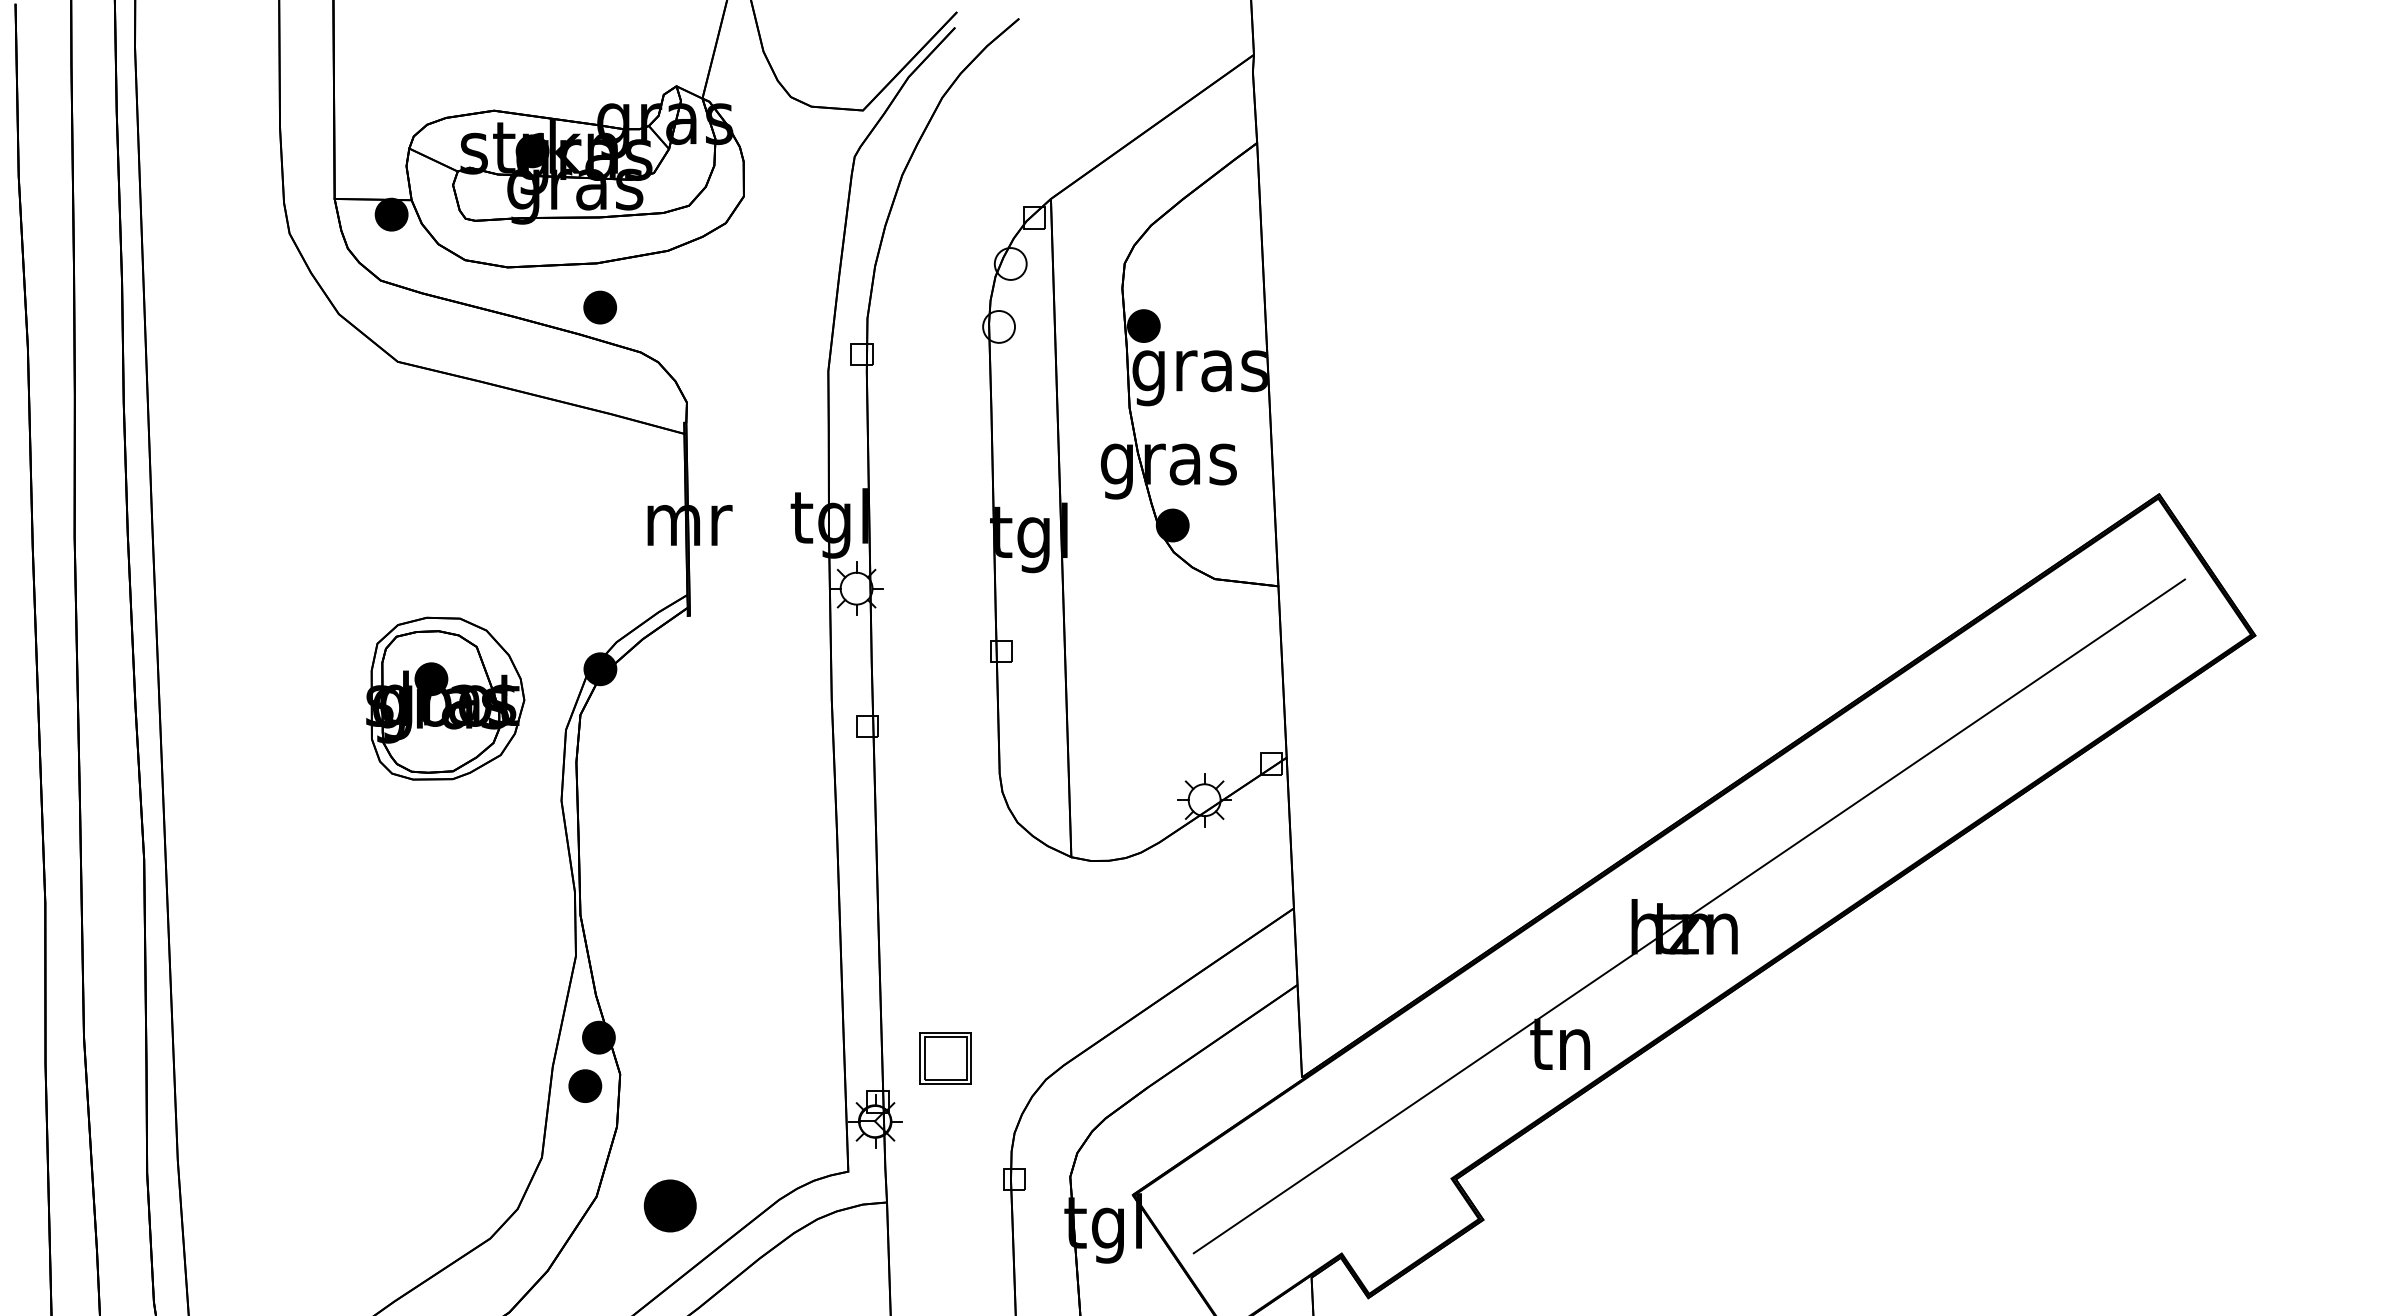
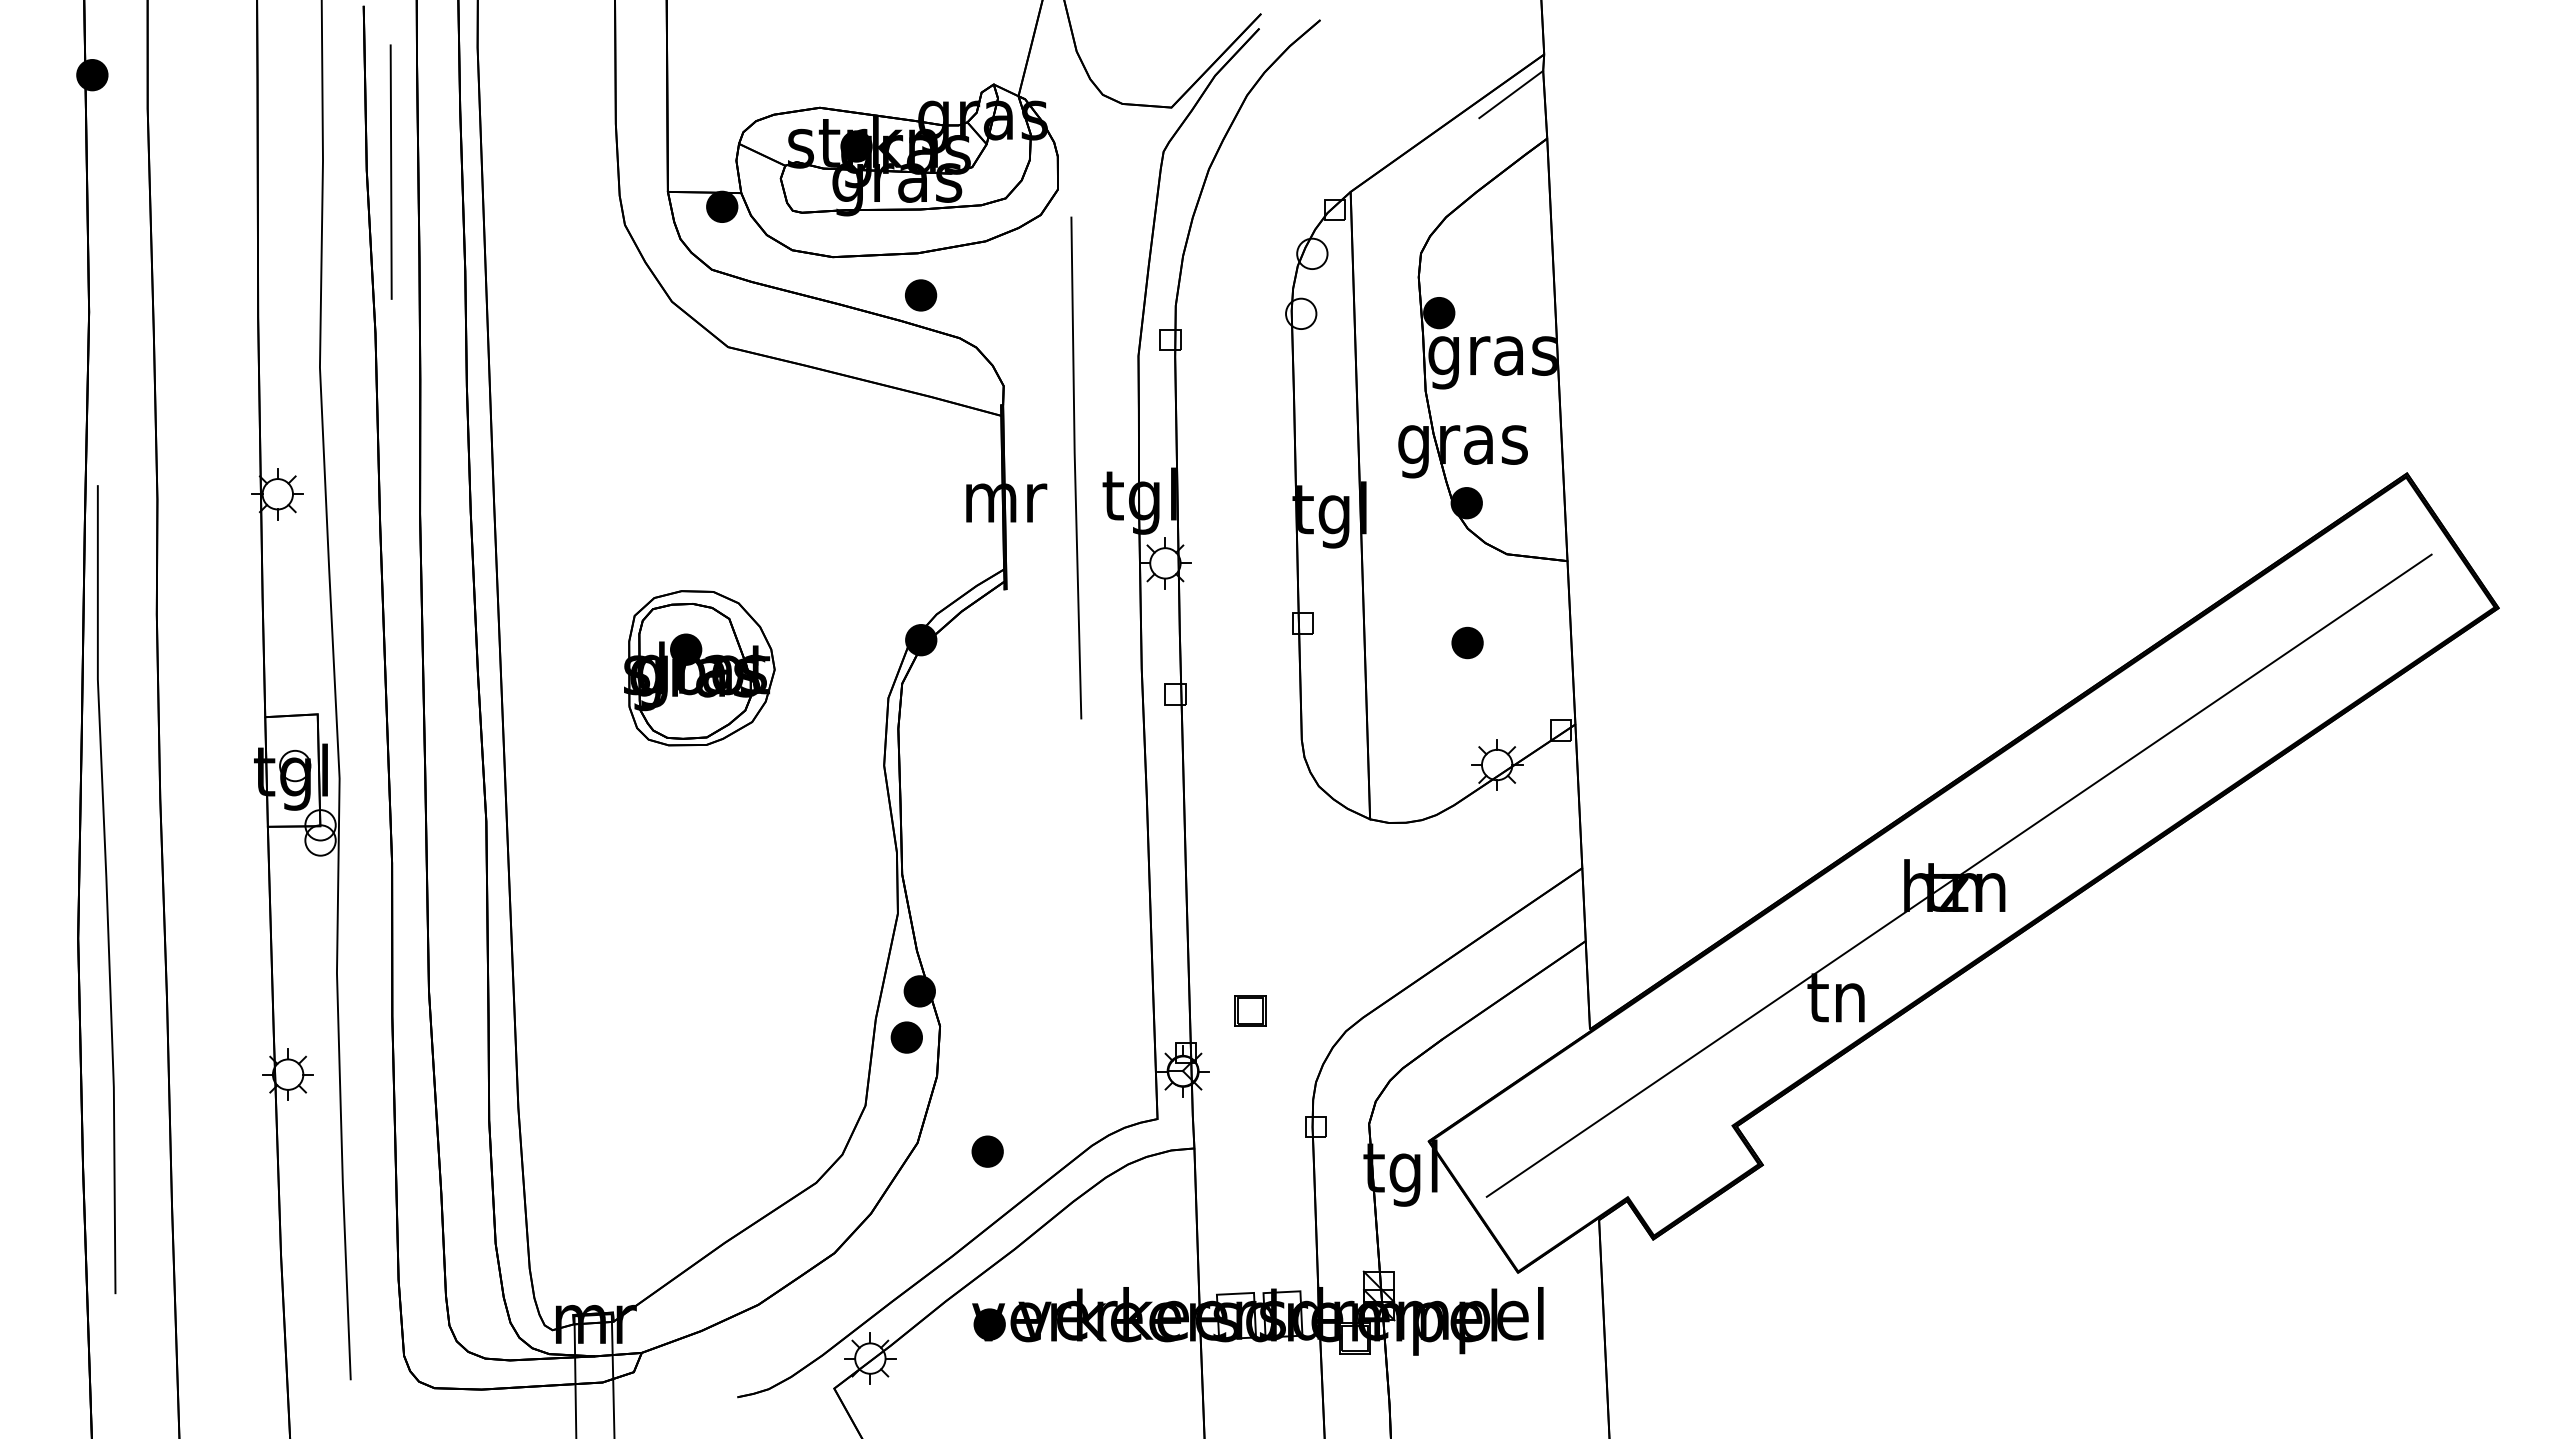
line: (1219, 96) -> (1511, 94), added
line: (43, 177) -> (390, 171), added
line: (762, 488) -> (1075, 467), added
part: (1173, 671) -> (1467, 642), added
part: (445, 698) -> (699, 668), moved
part: (945, 1057) -> (1250, 1010), size x0.62
part: (669, 1205) -> (987, 1151), size x0.62

